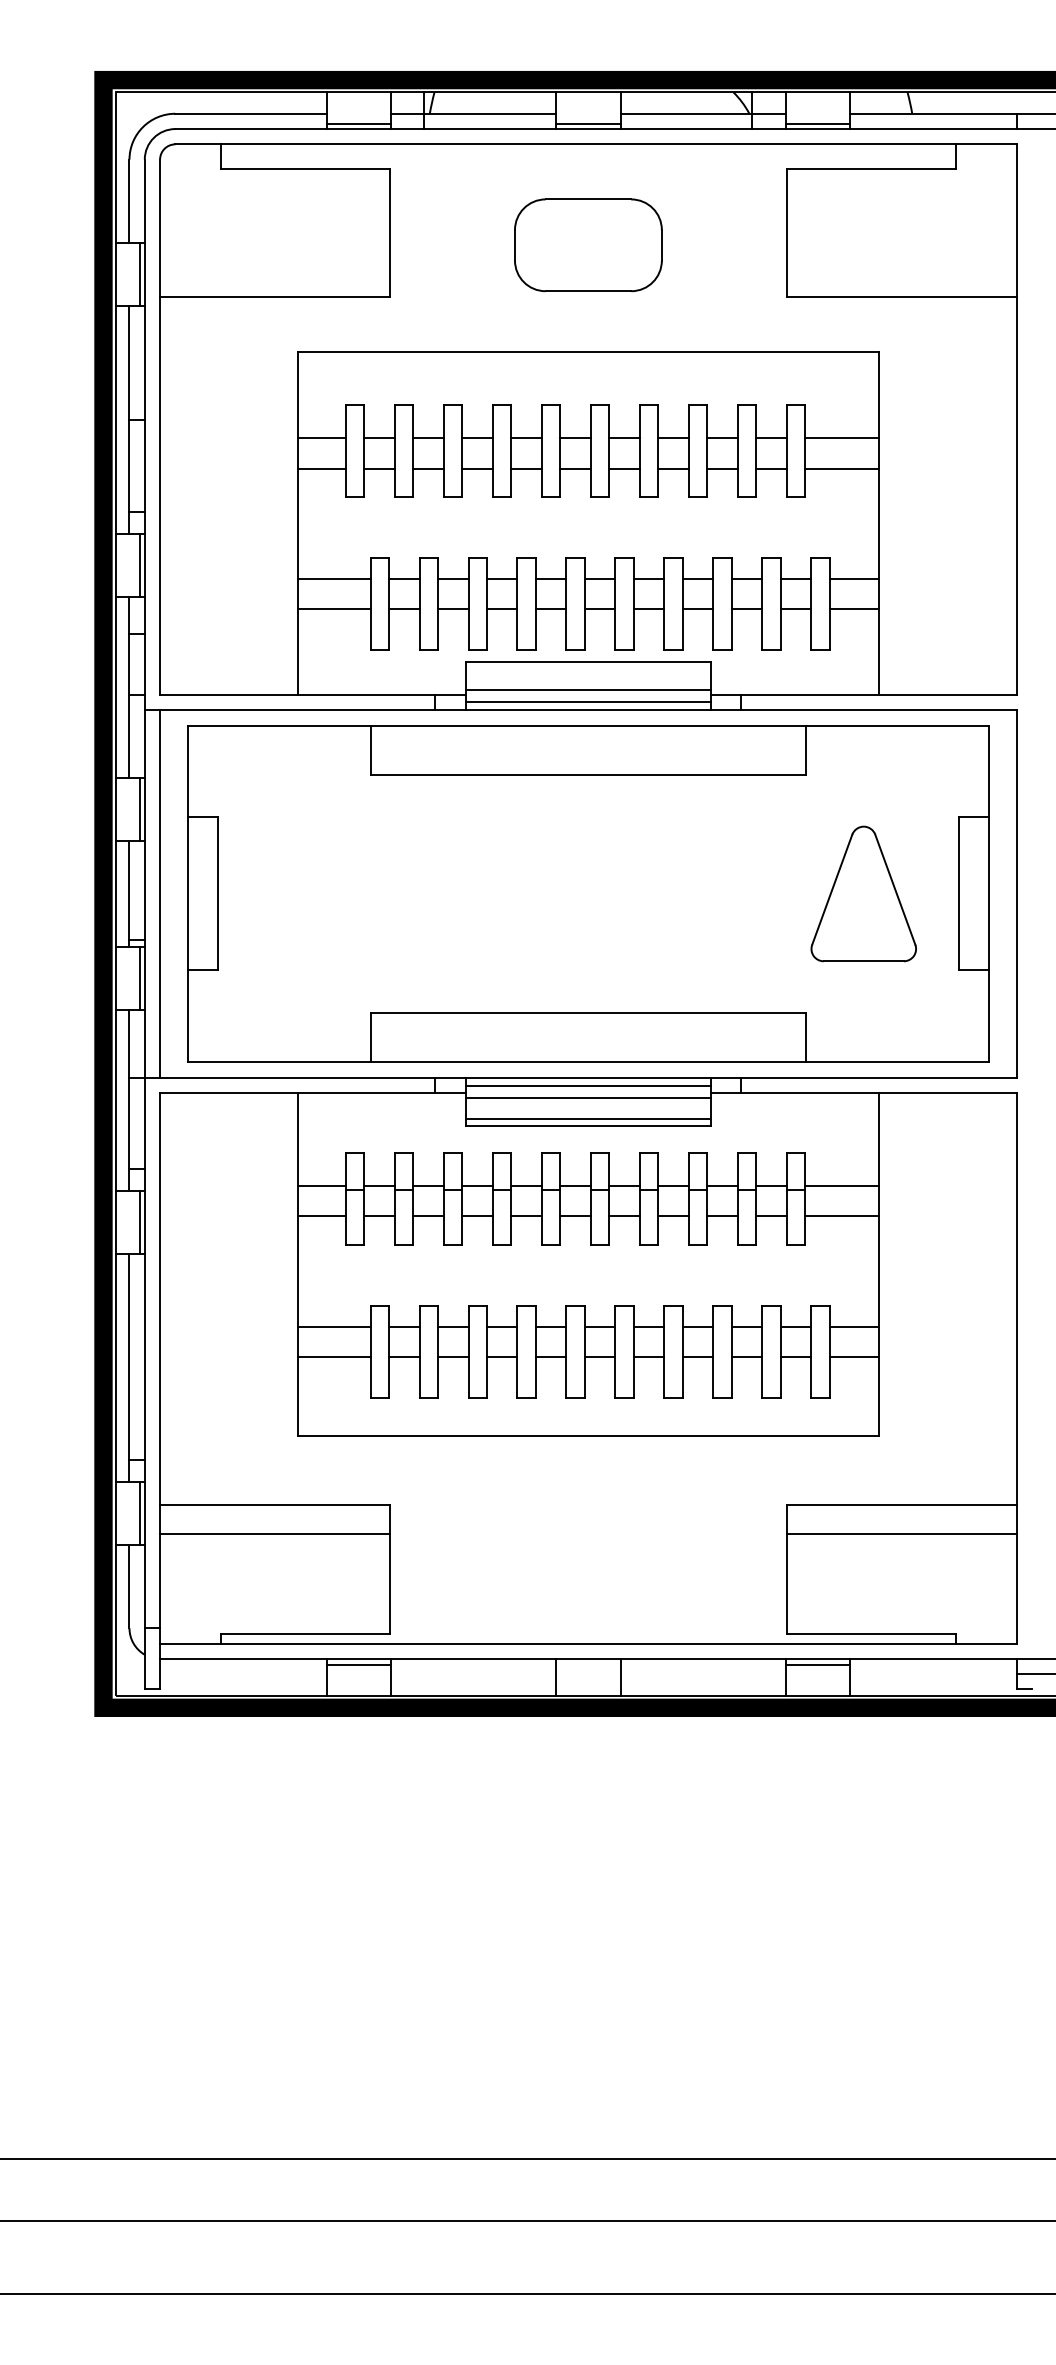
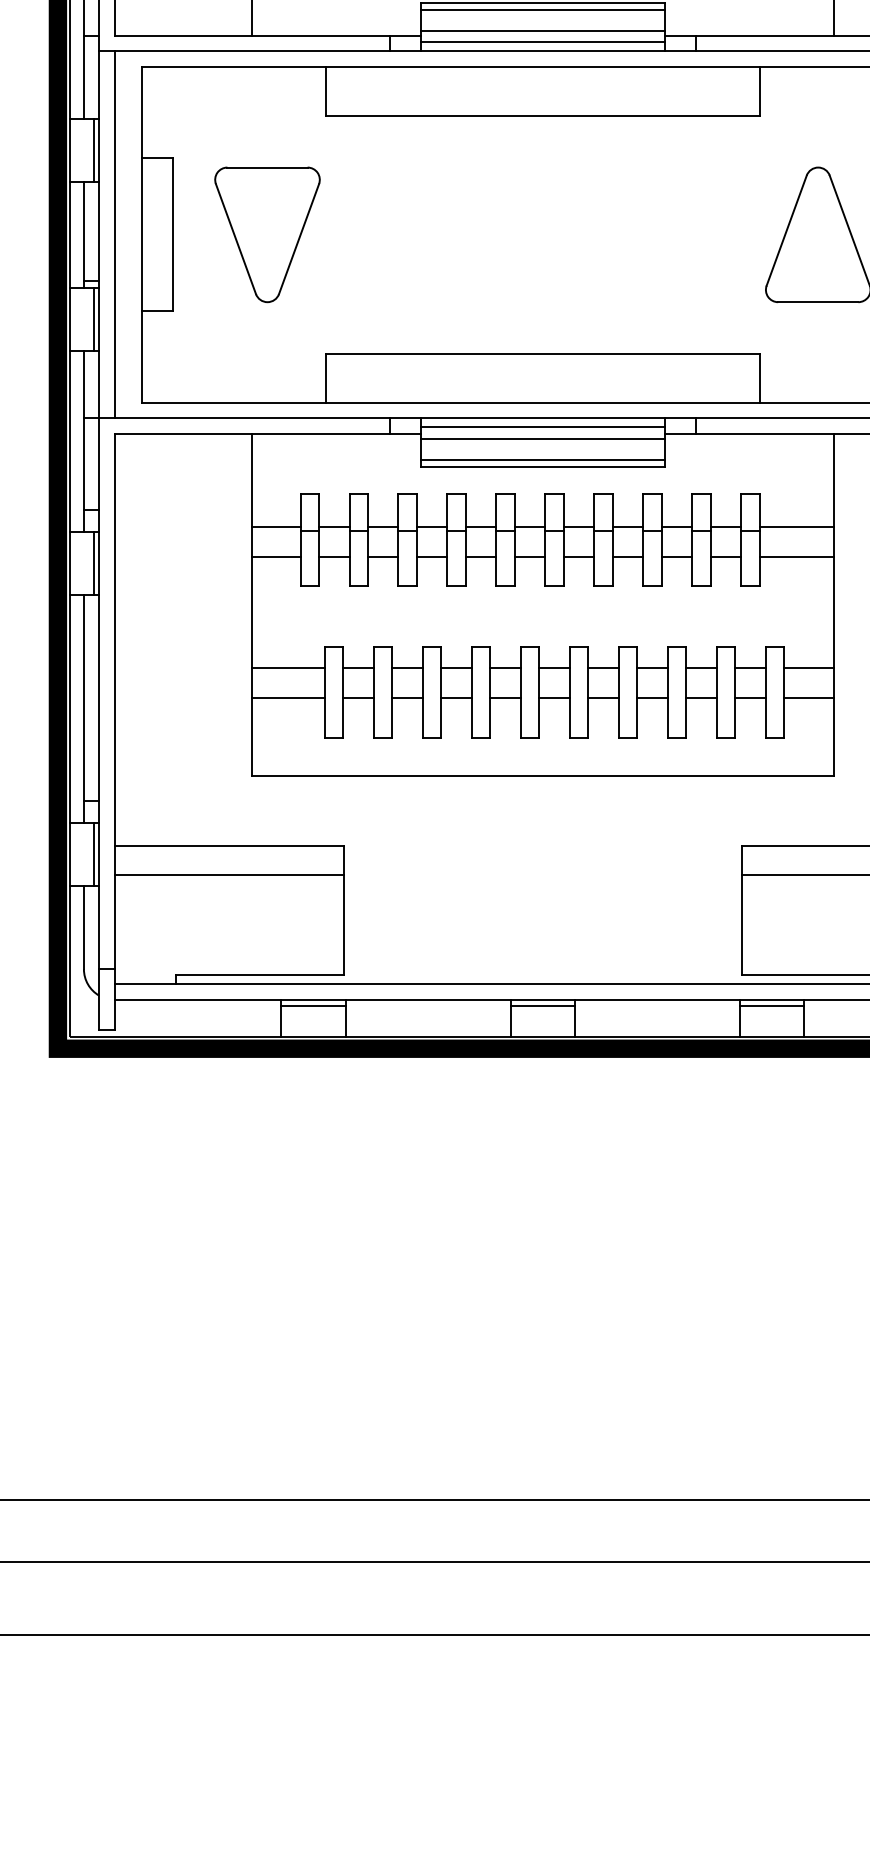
line: (588, 669) -> (542, 10), added
part: (312, 893) -> (266, 234), added
line: (588, 1664) -> (542, 1005), added

